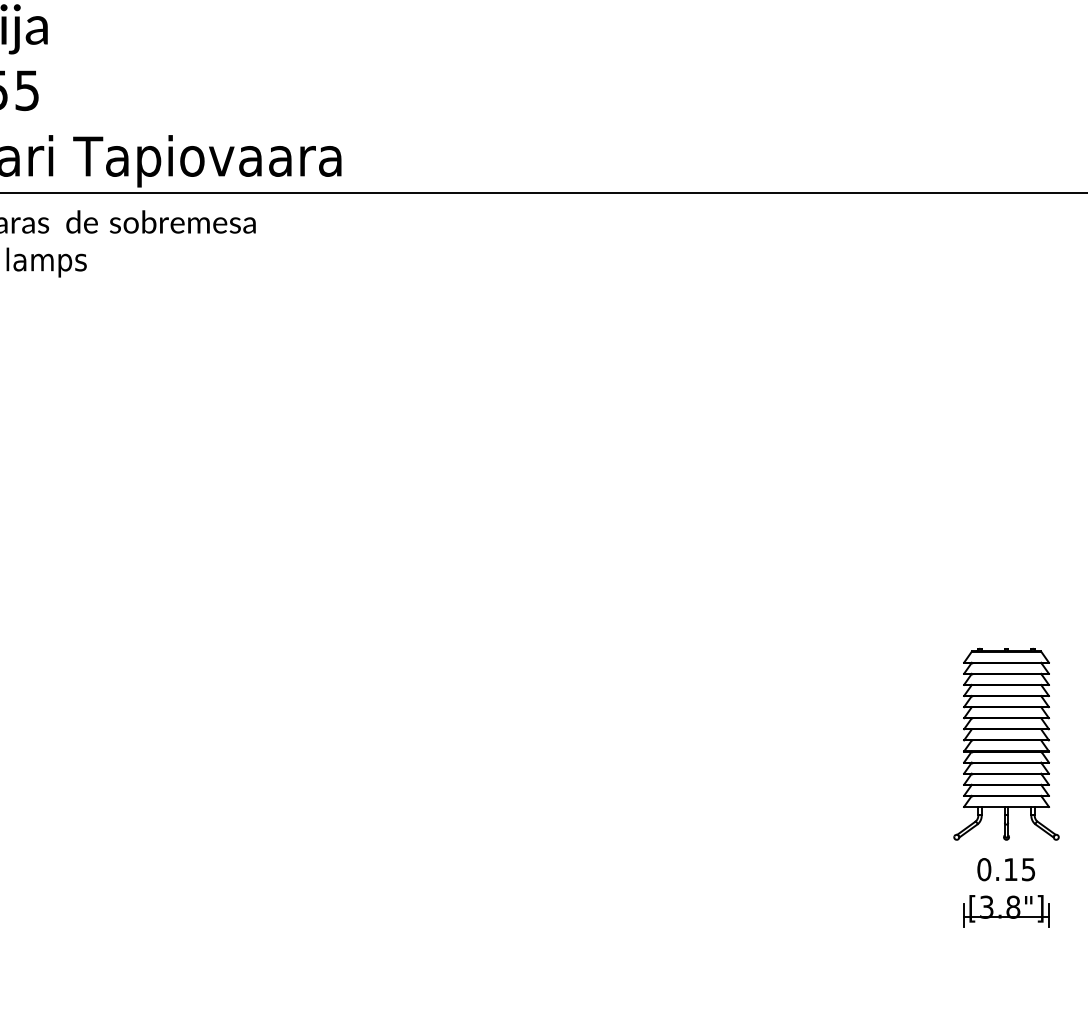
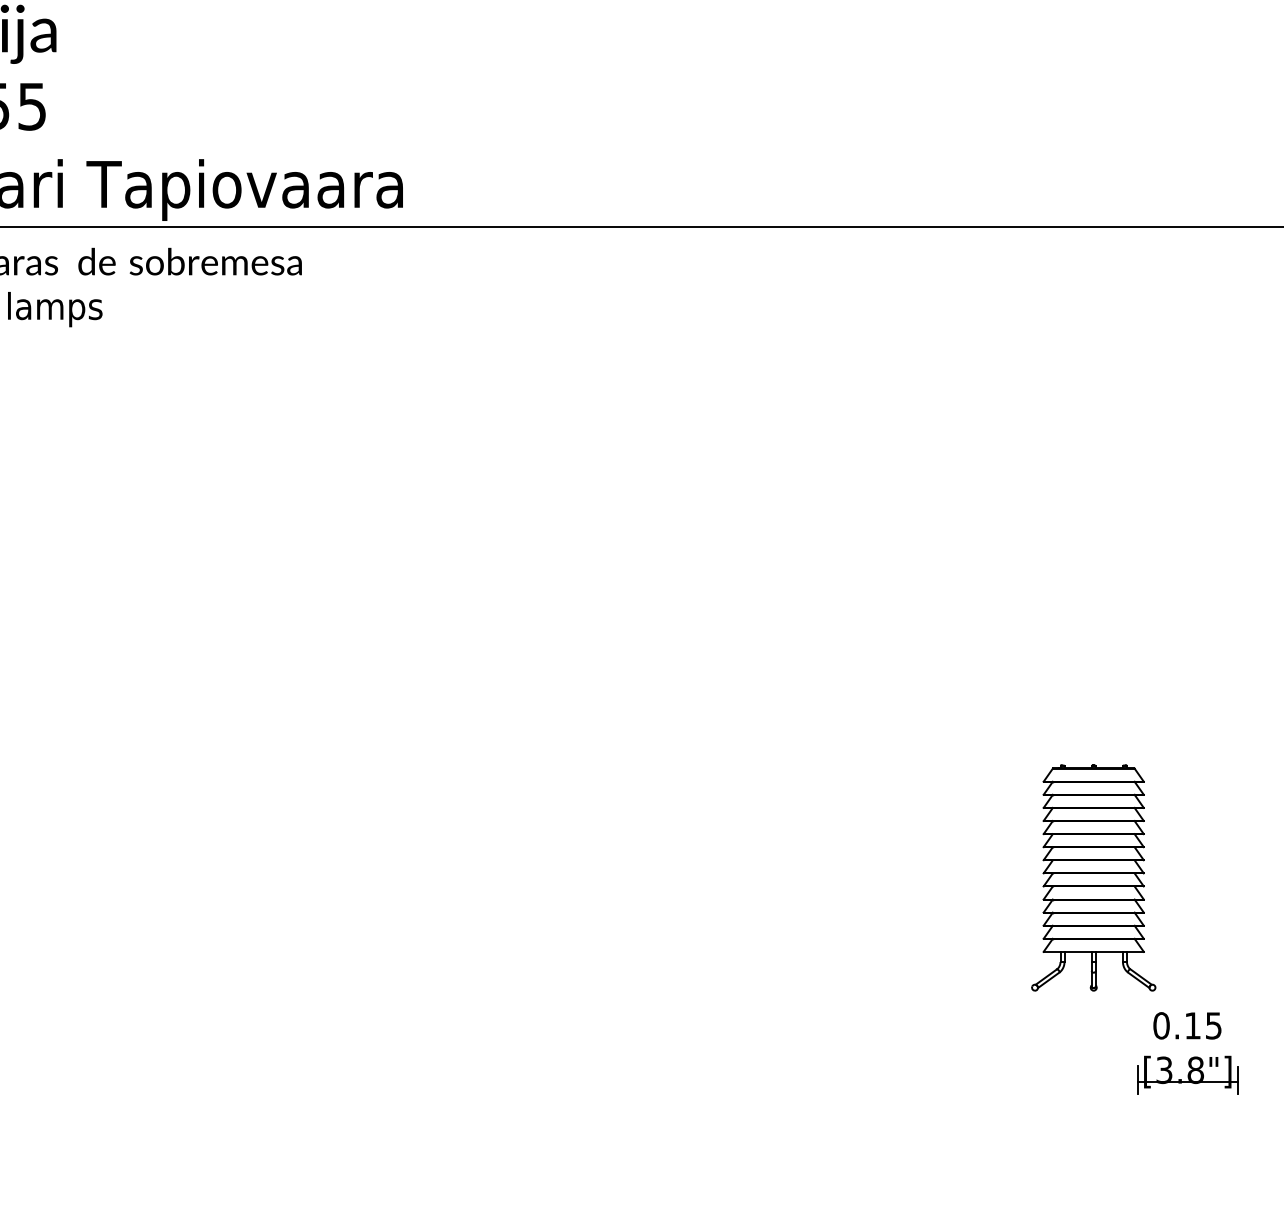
part: (1006, 743) -> (1093, 877), moved

